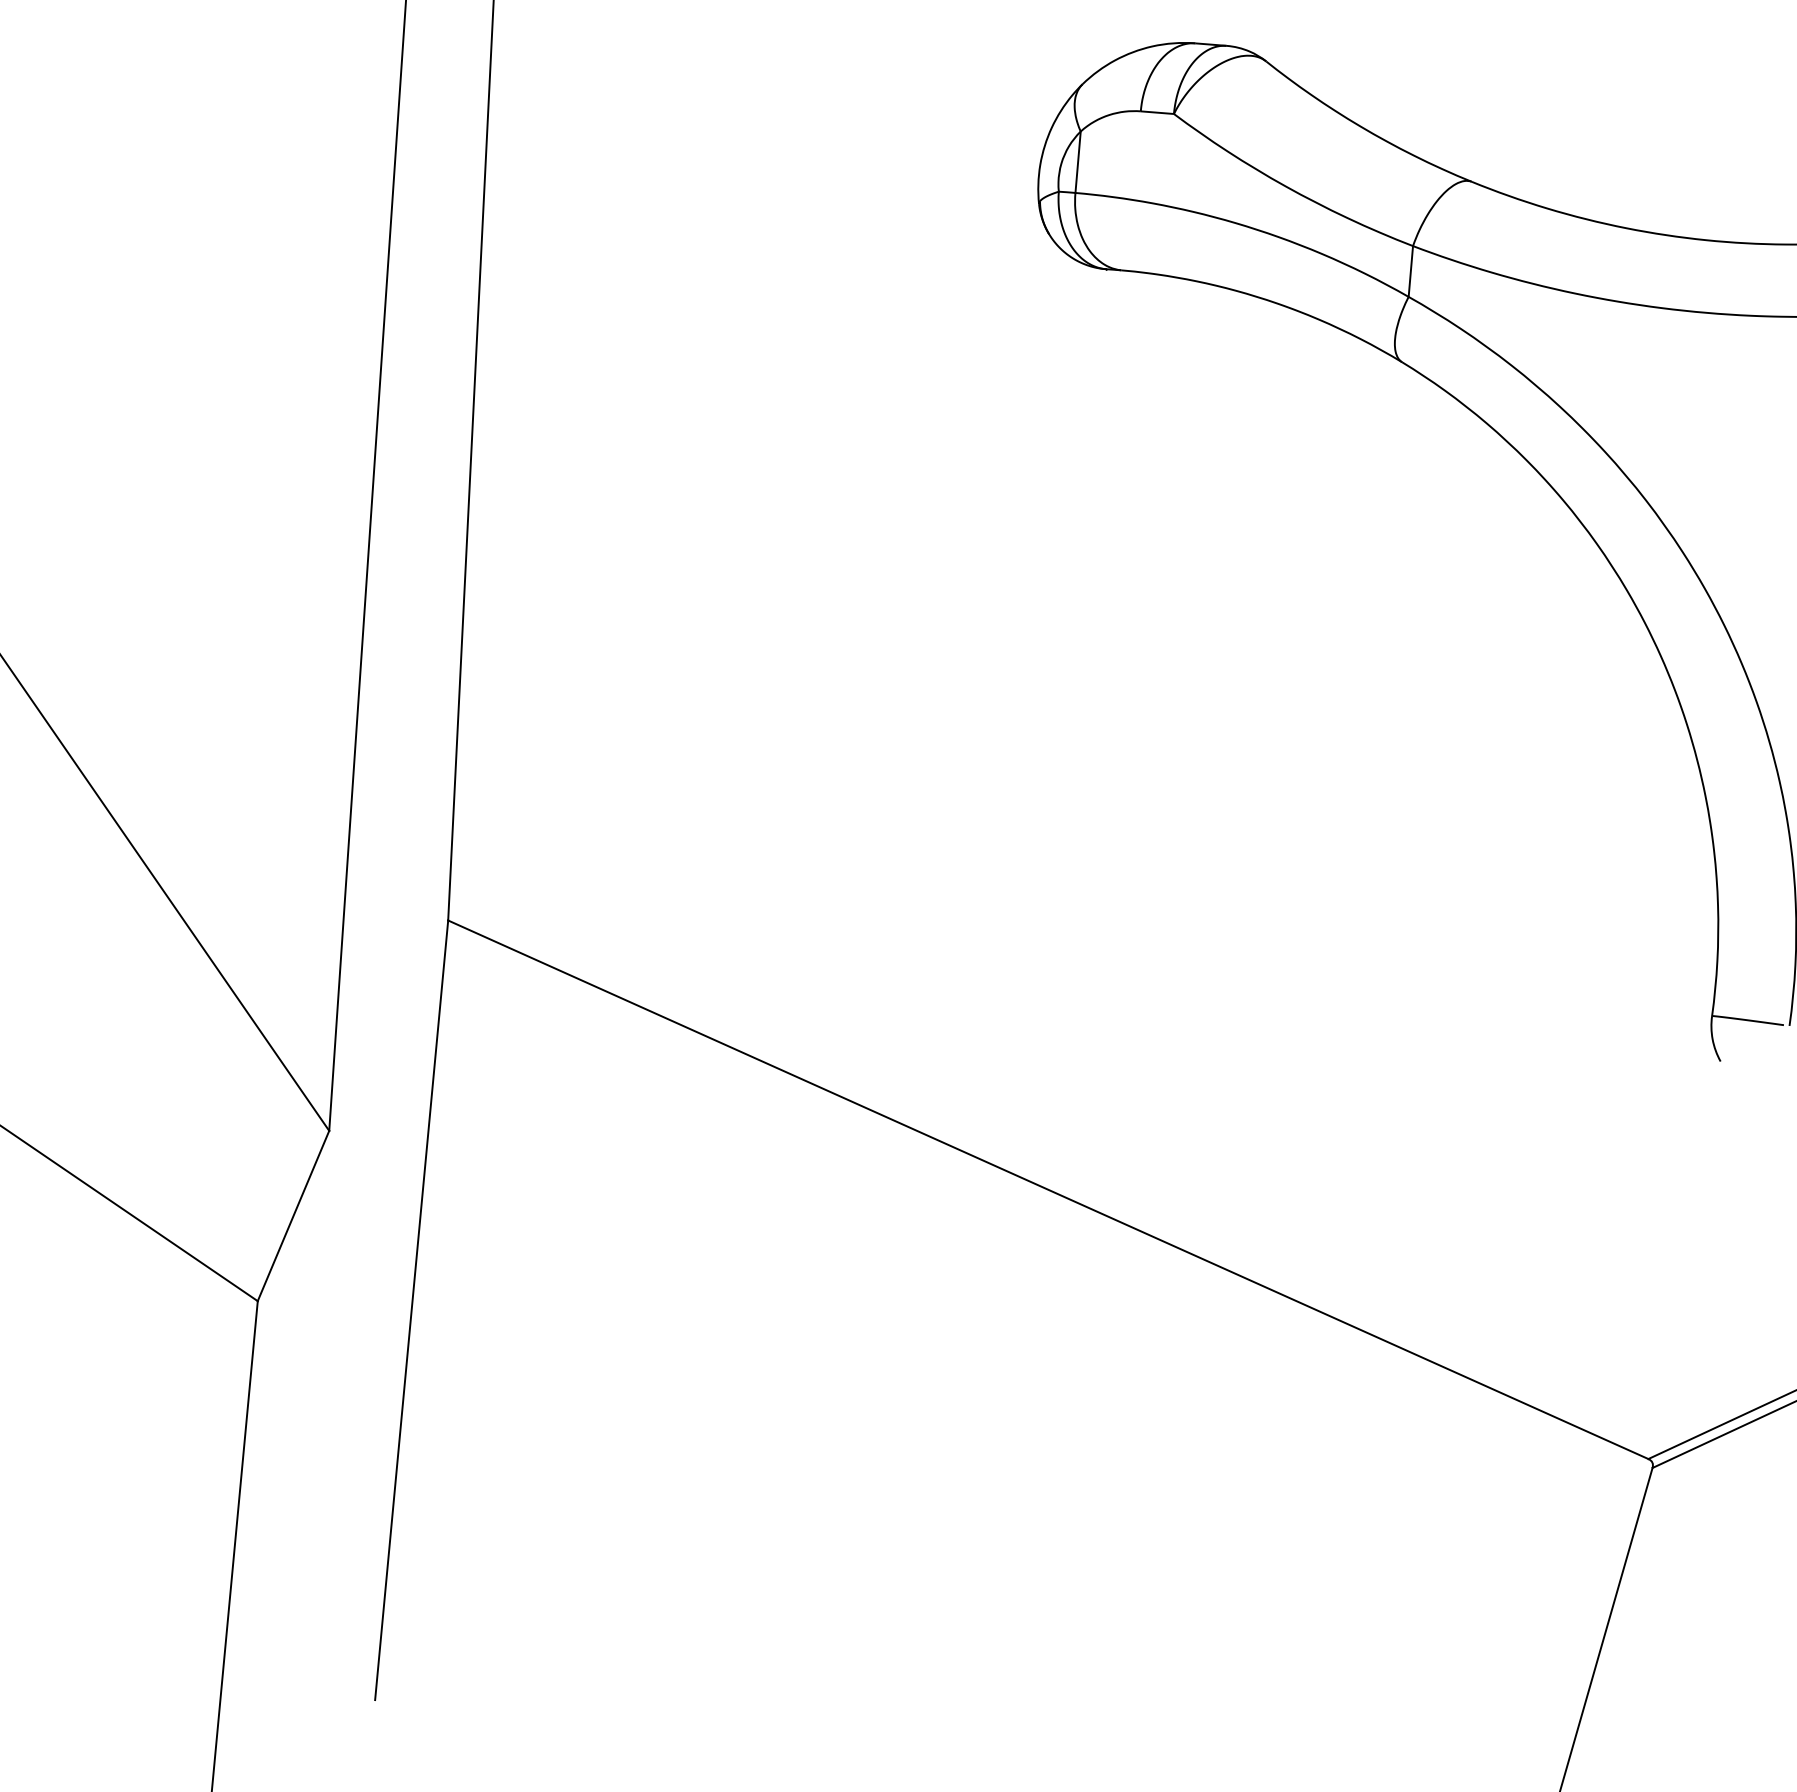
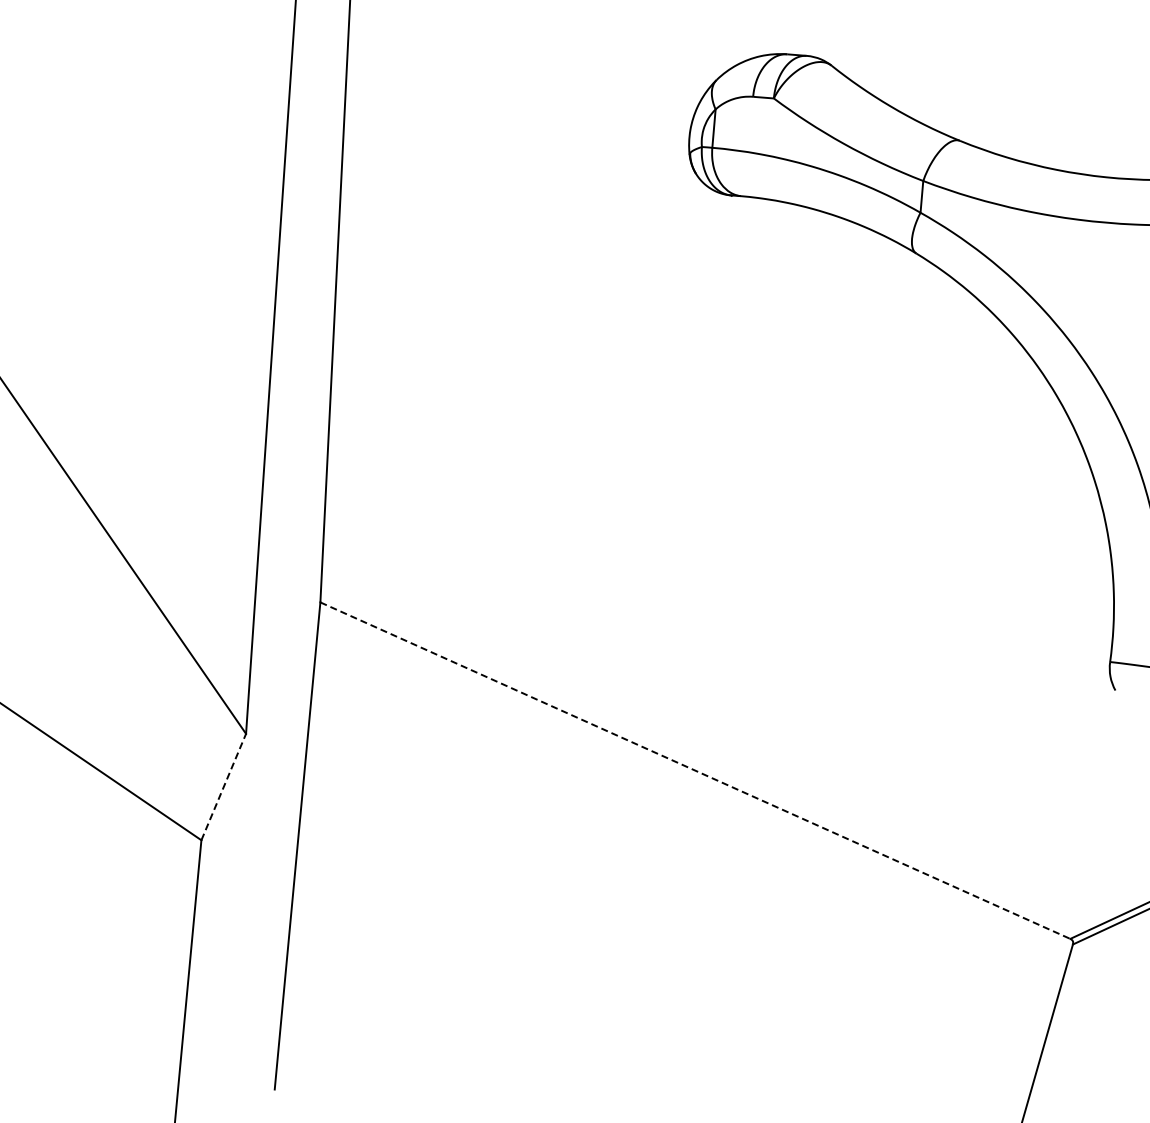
line: (1048, 1189) -> (695, 770), solid -> dashed
line: (293, 1216) -> (223, 787), solid -> dashed

